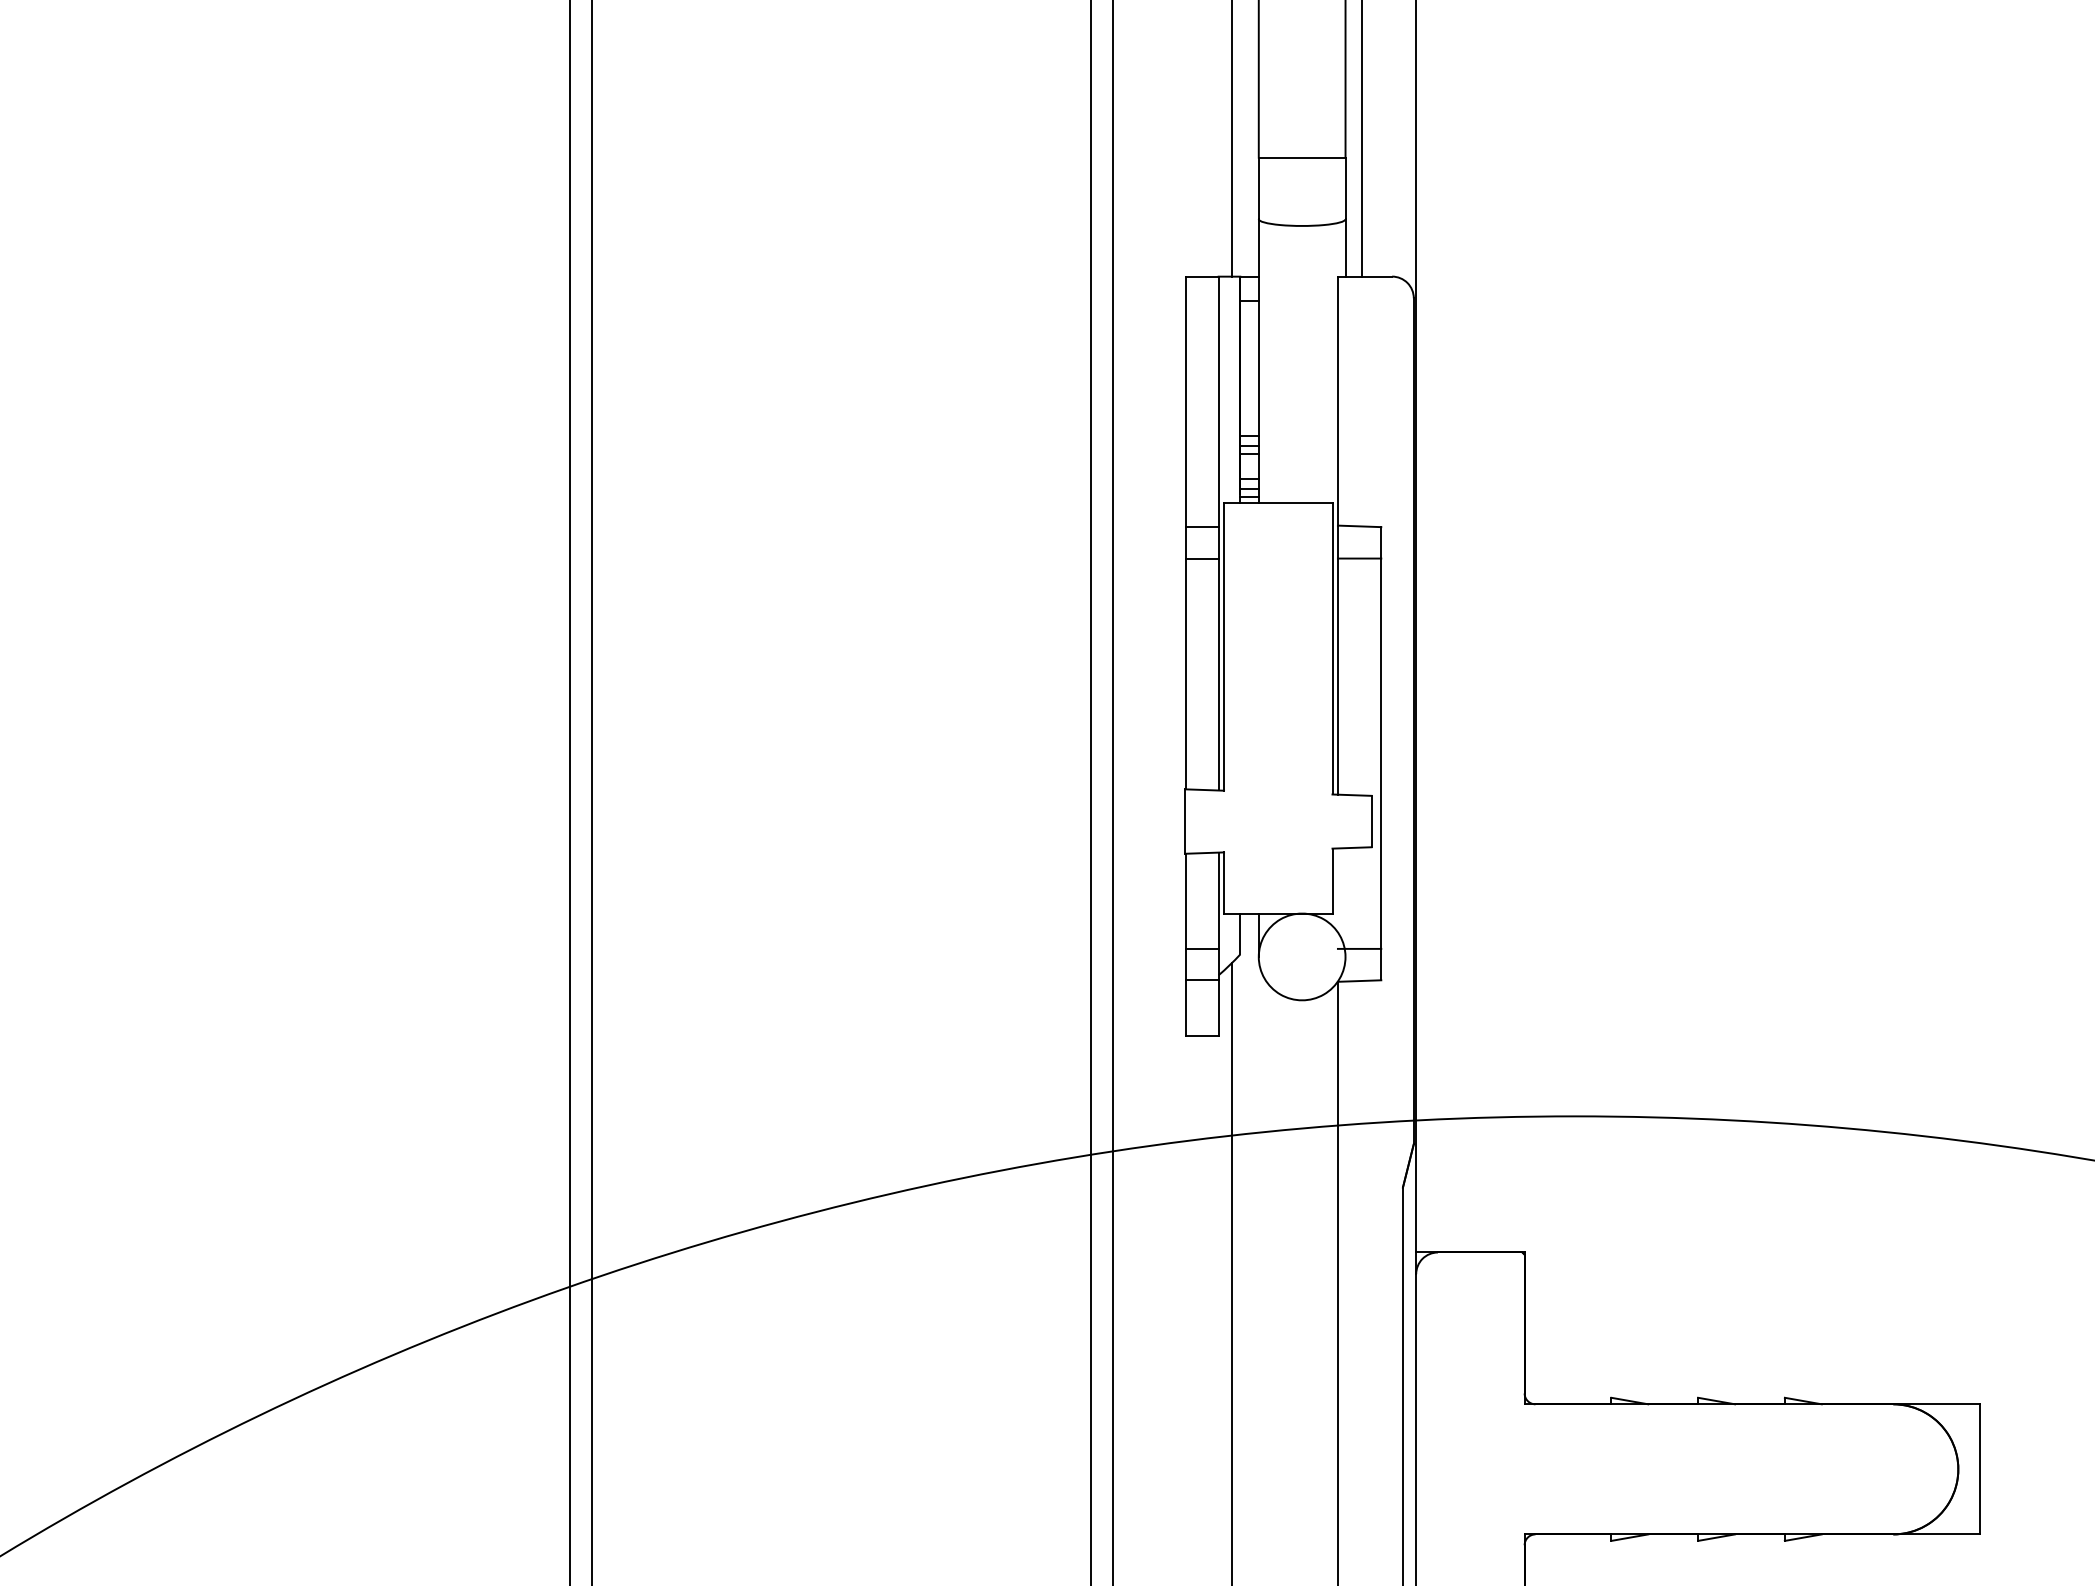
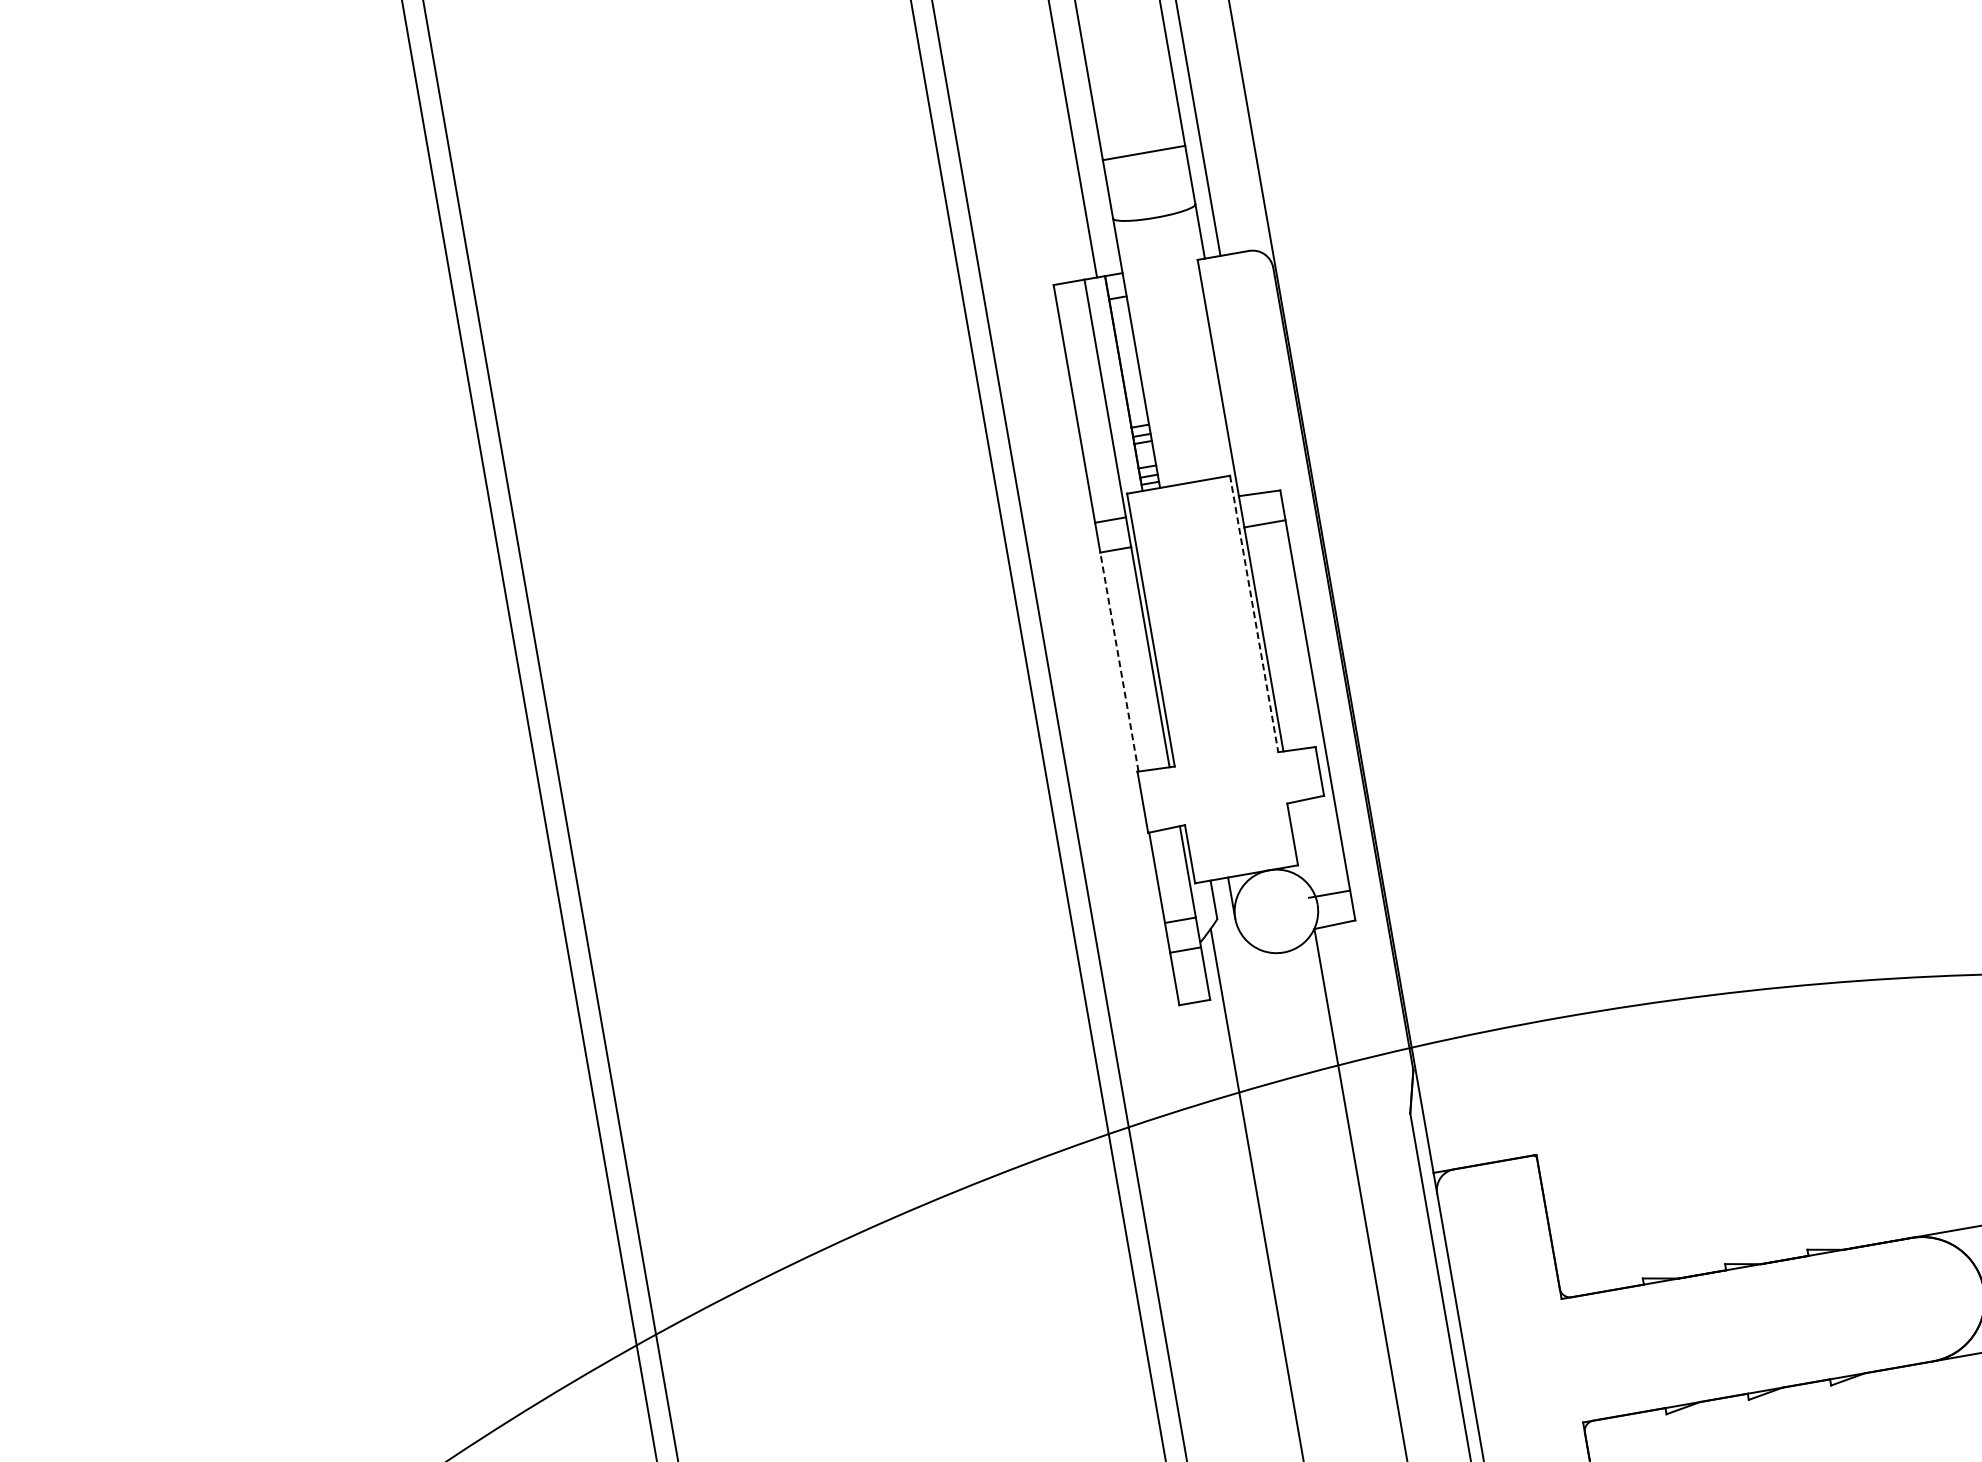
line: (1332, 648) -> (1254, 613), solid -> dashed
line: (1186, 673) -> (1119, 661), solid -> dashed

